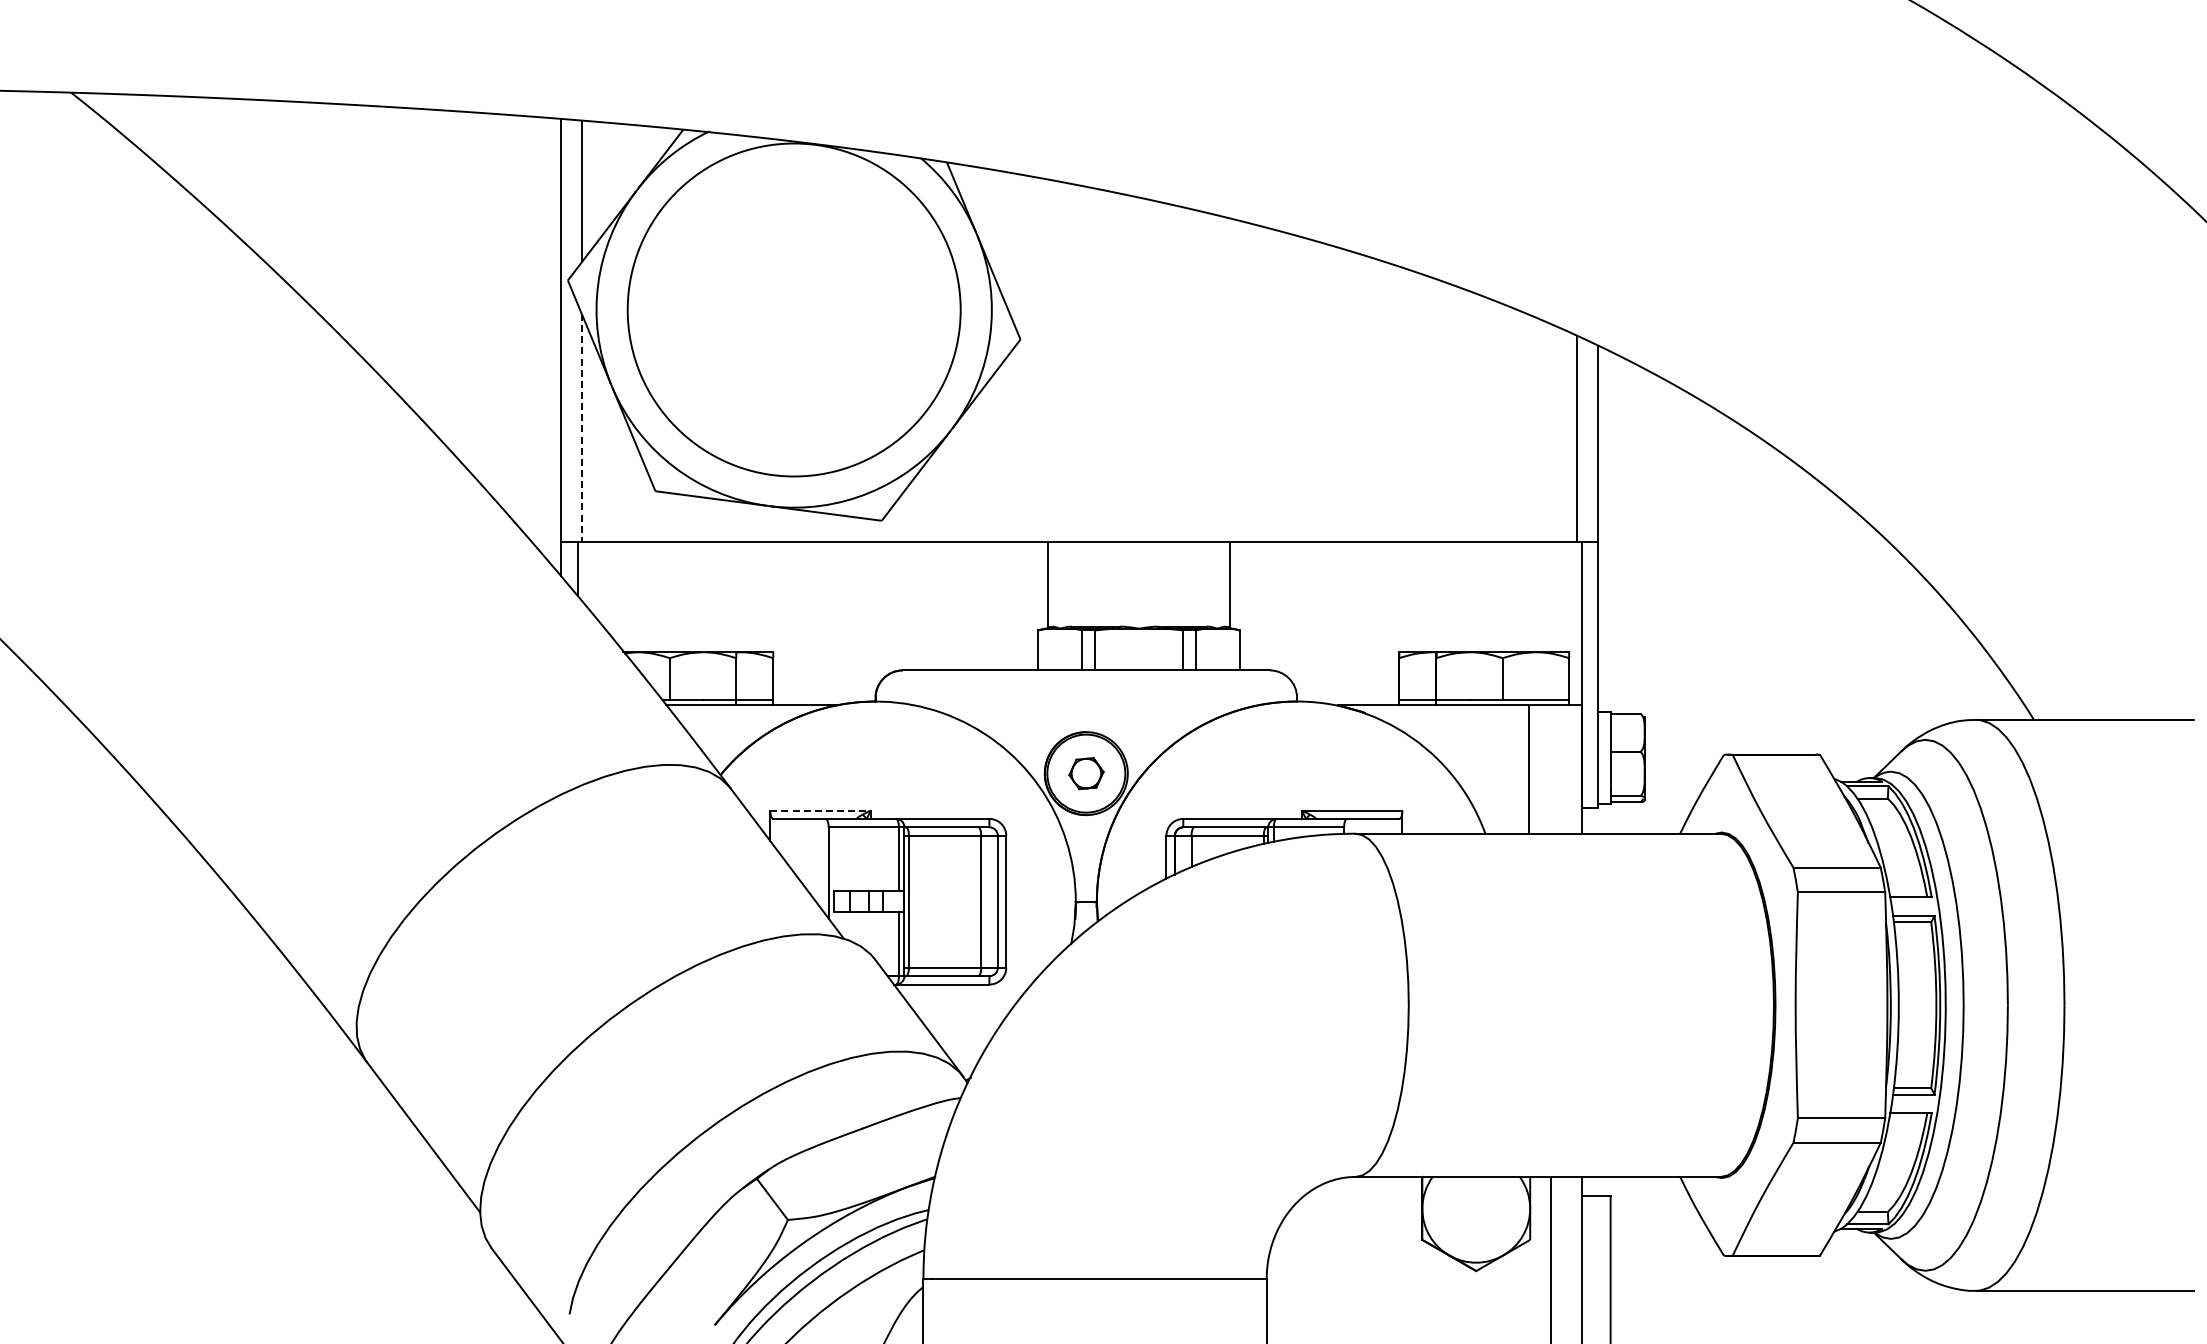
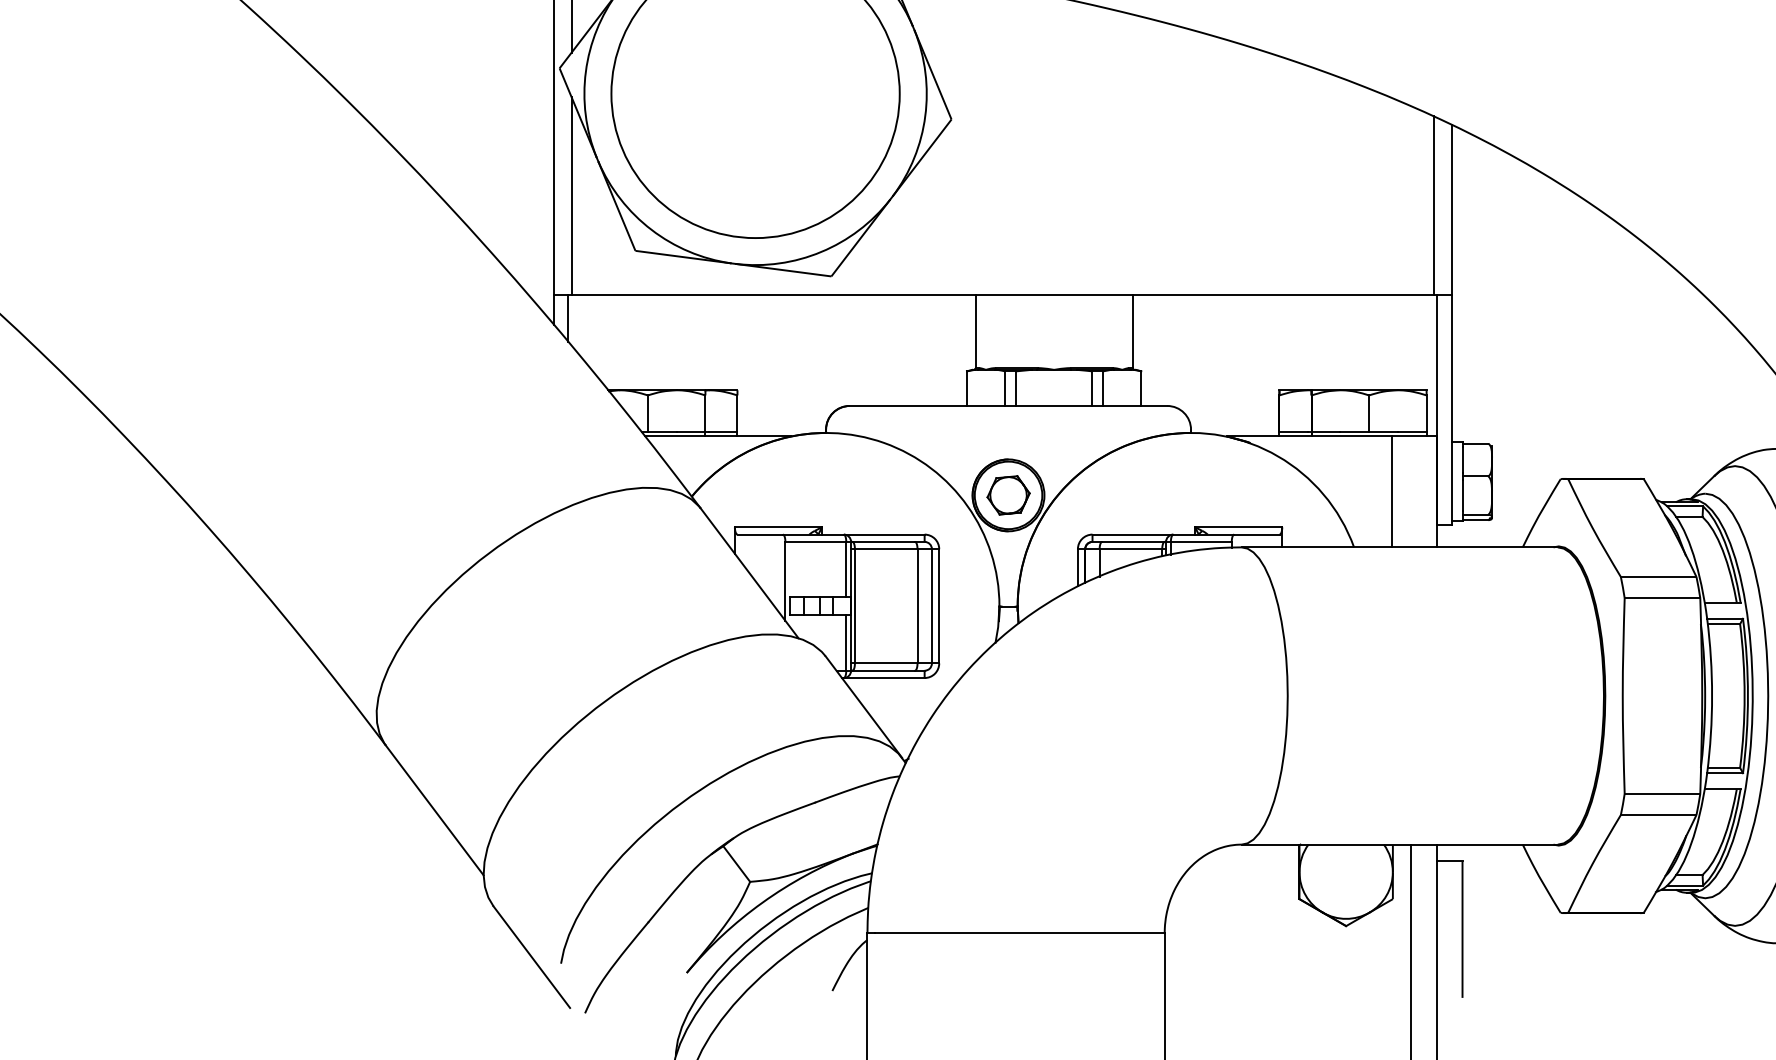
line: (581, 428) -> (571, 196), dashed -> solid
part: (1086, 773) -> (1008, 495), size x1.43
line: (821, 810) -> (779, 527), dashed -> solid

